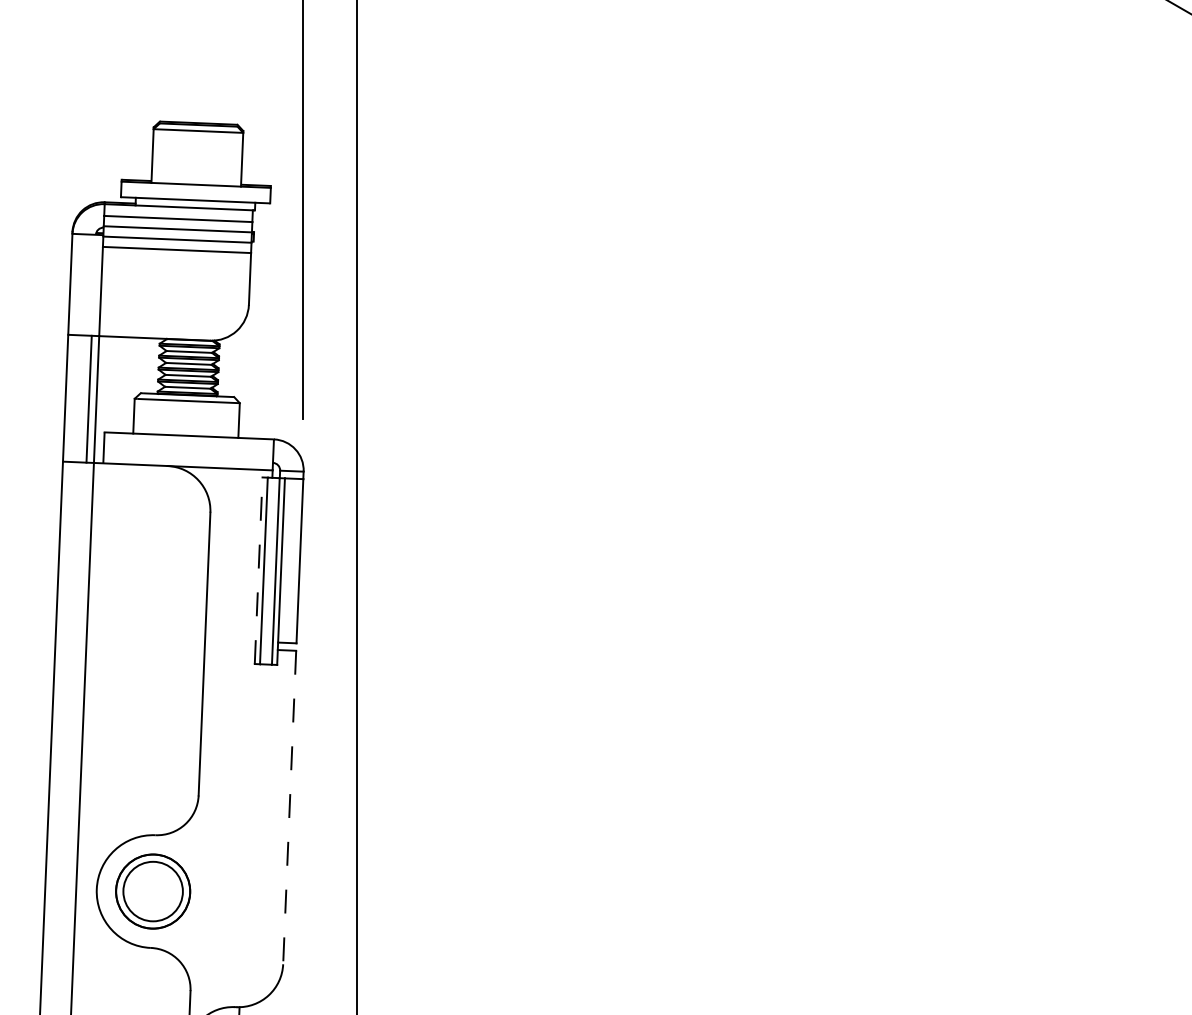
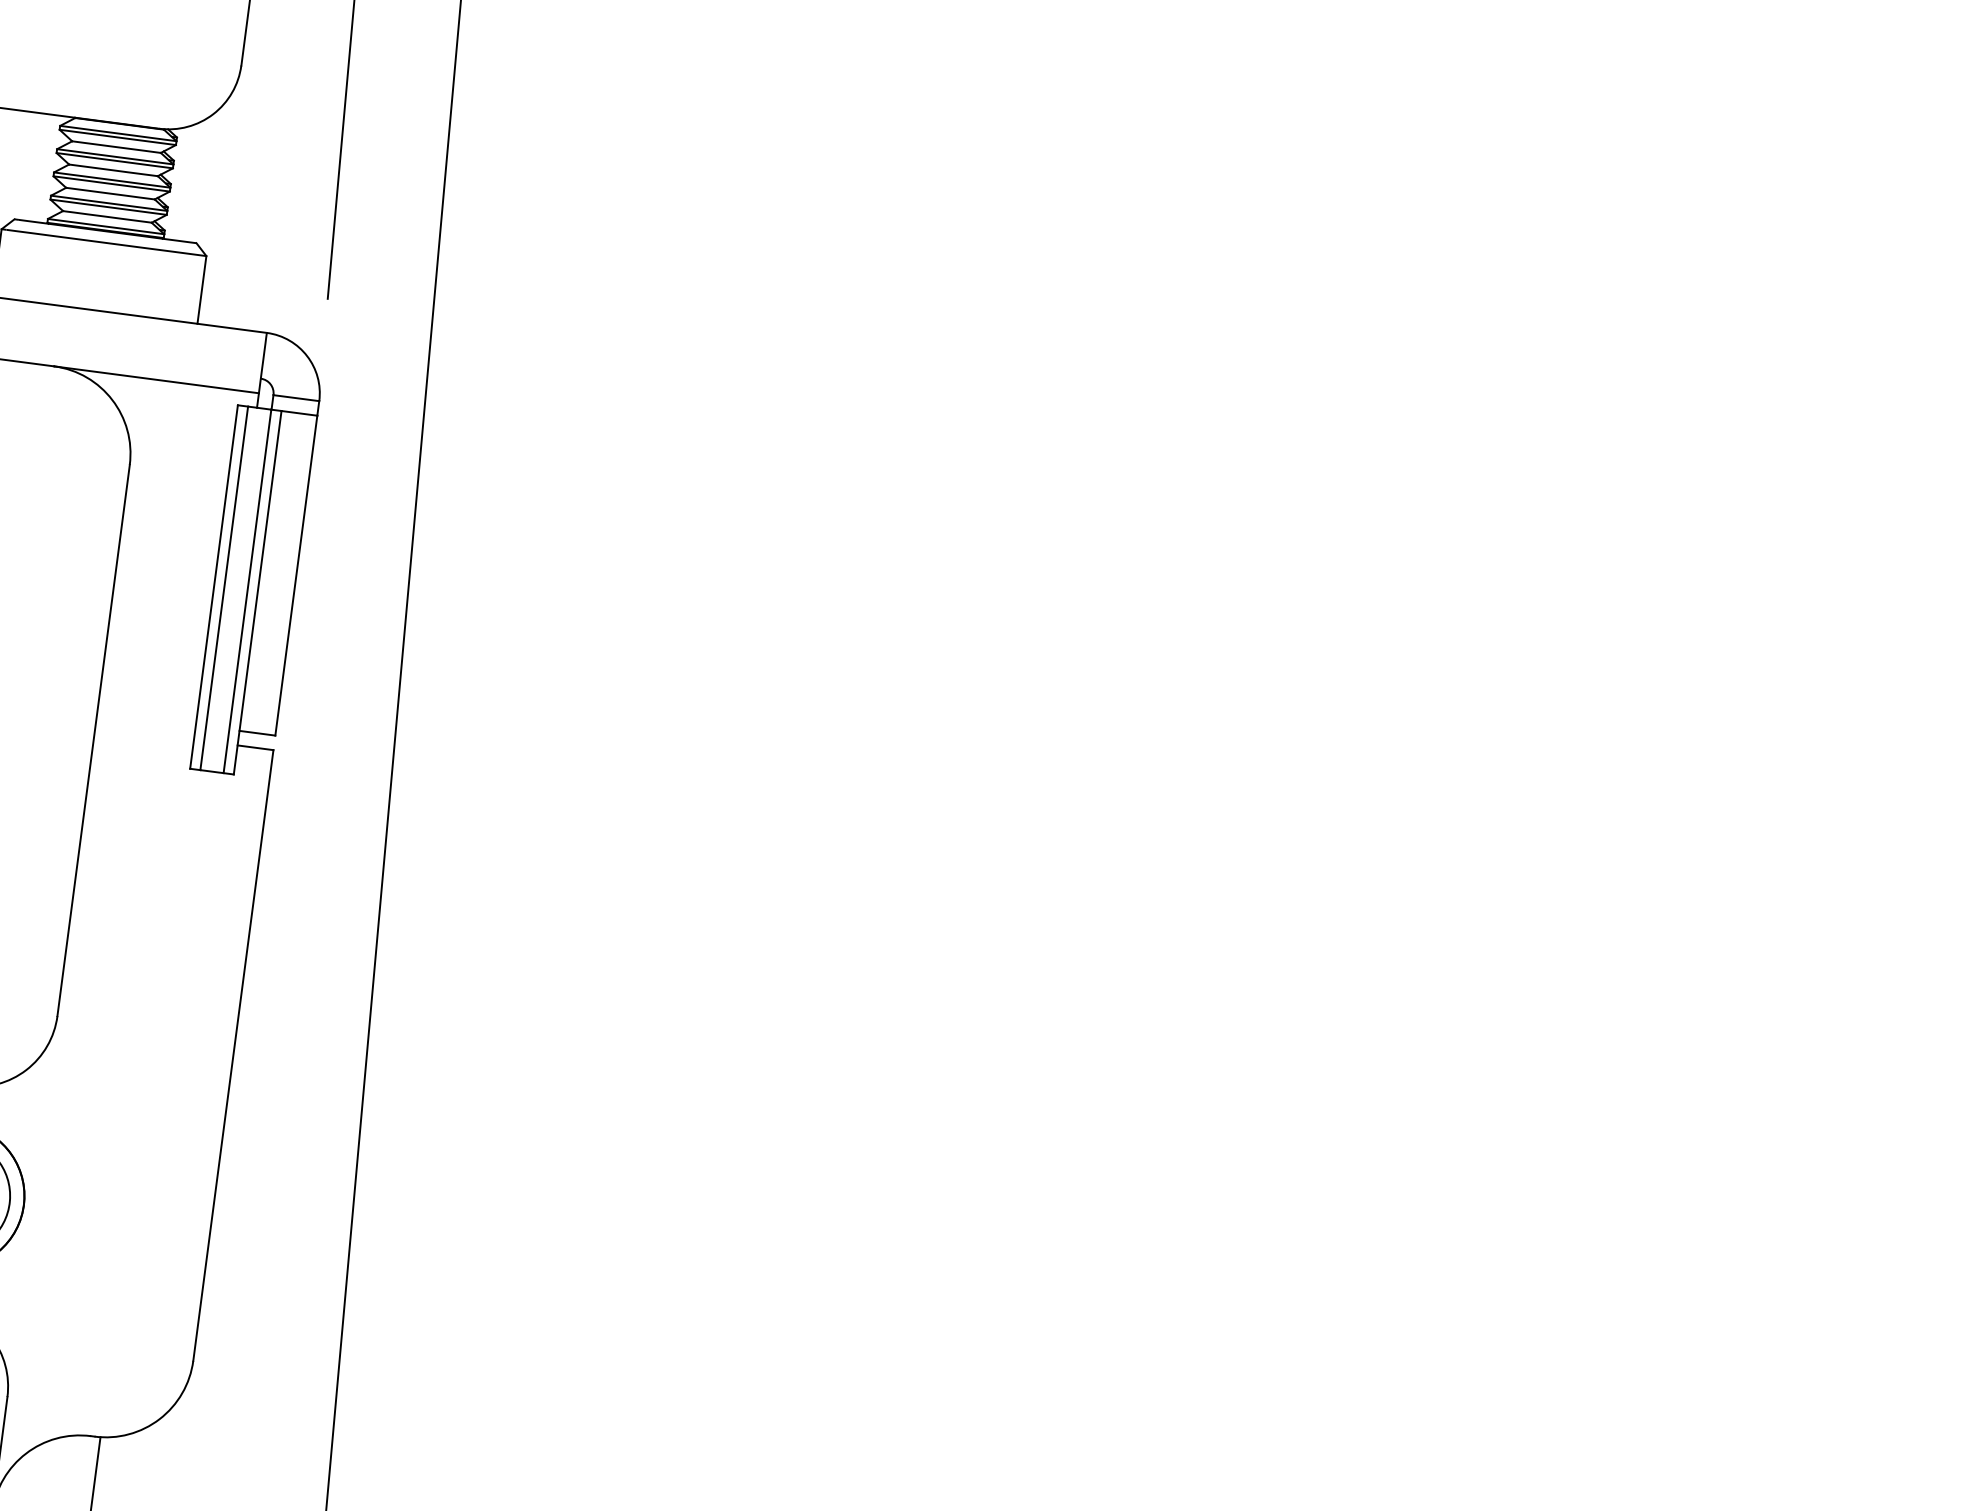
line: (258, 570) -> (213, 586), dashed -> solid
line: (289, 807) -> (232, 1055), dashed -> solid

